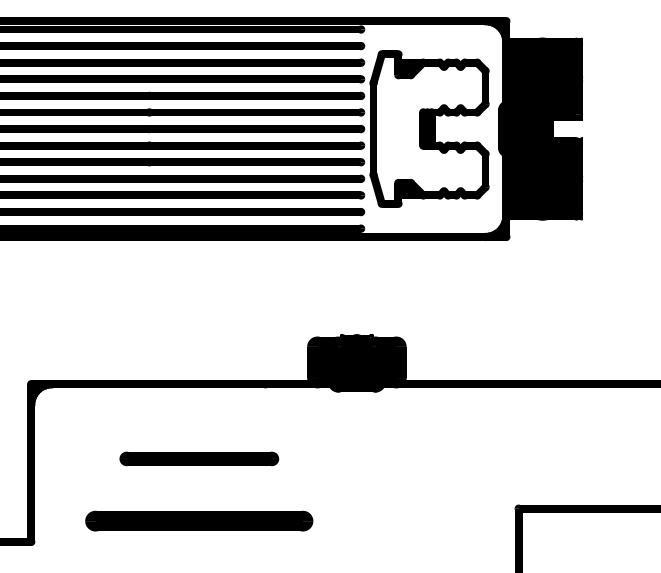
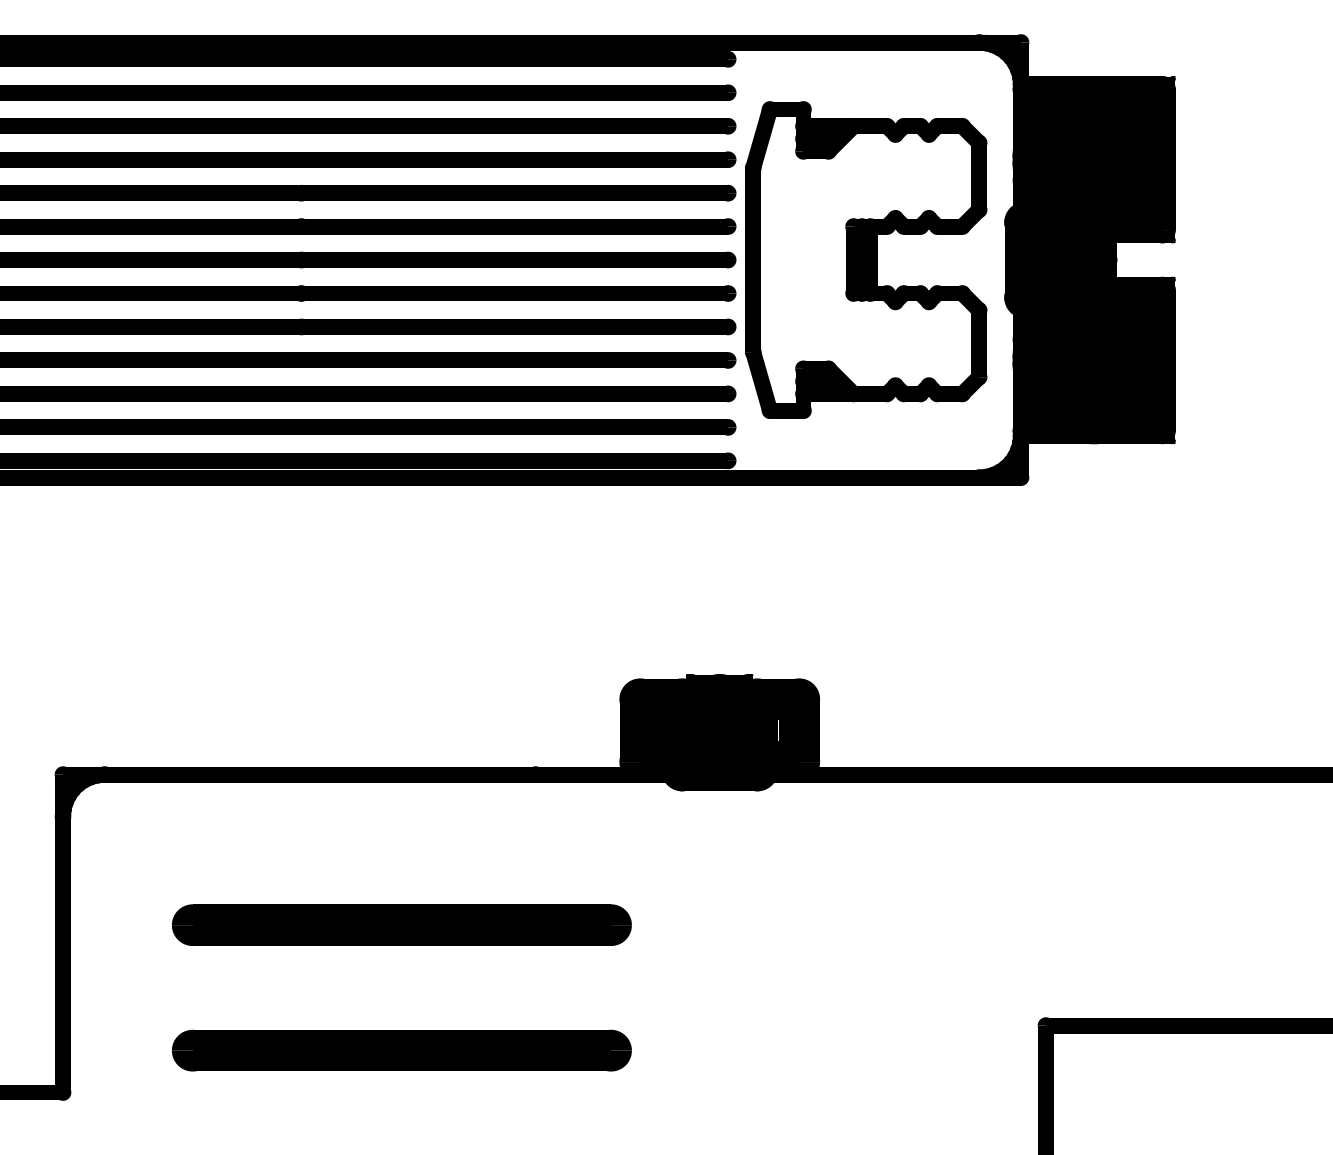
part: (199, 458) -> (402, 924), size x1.43

